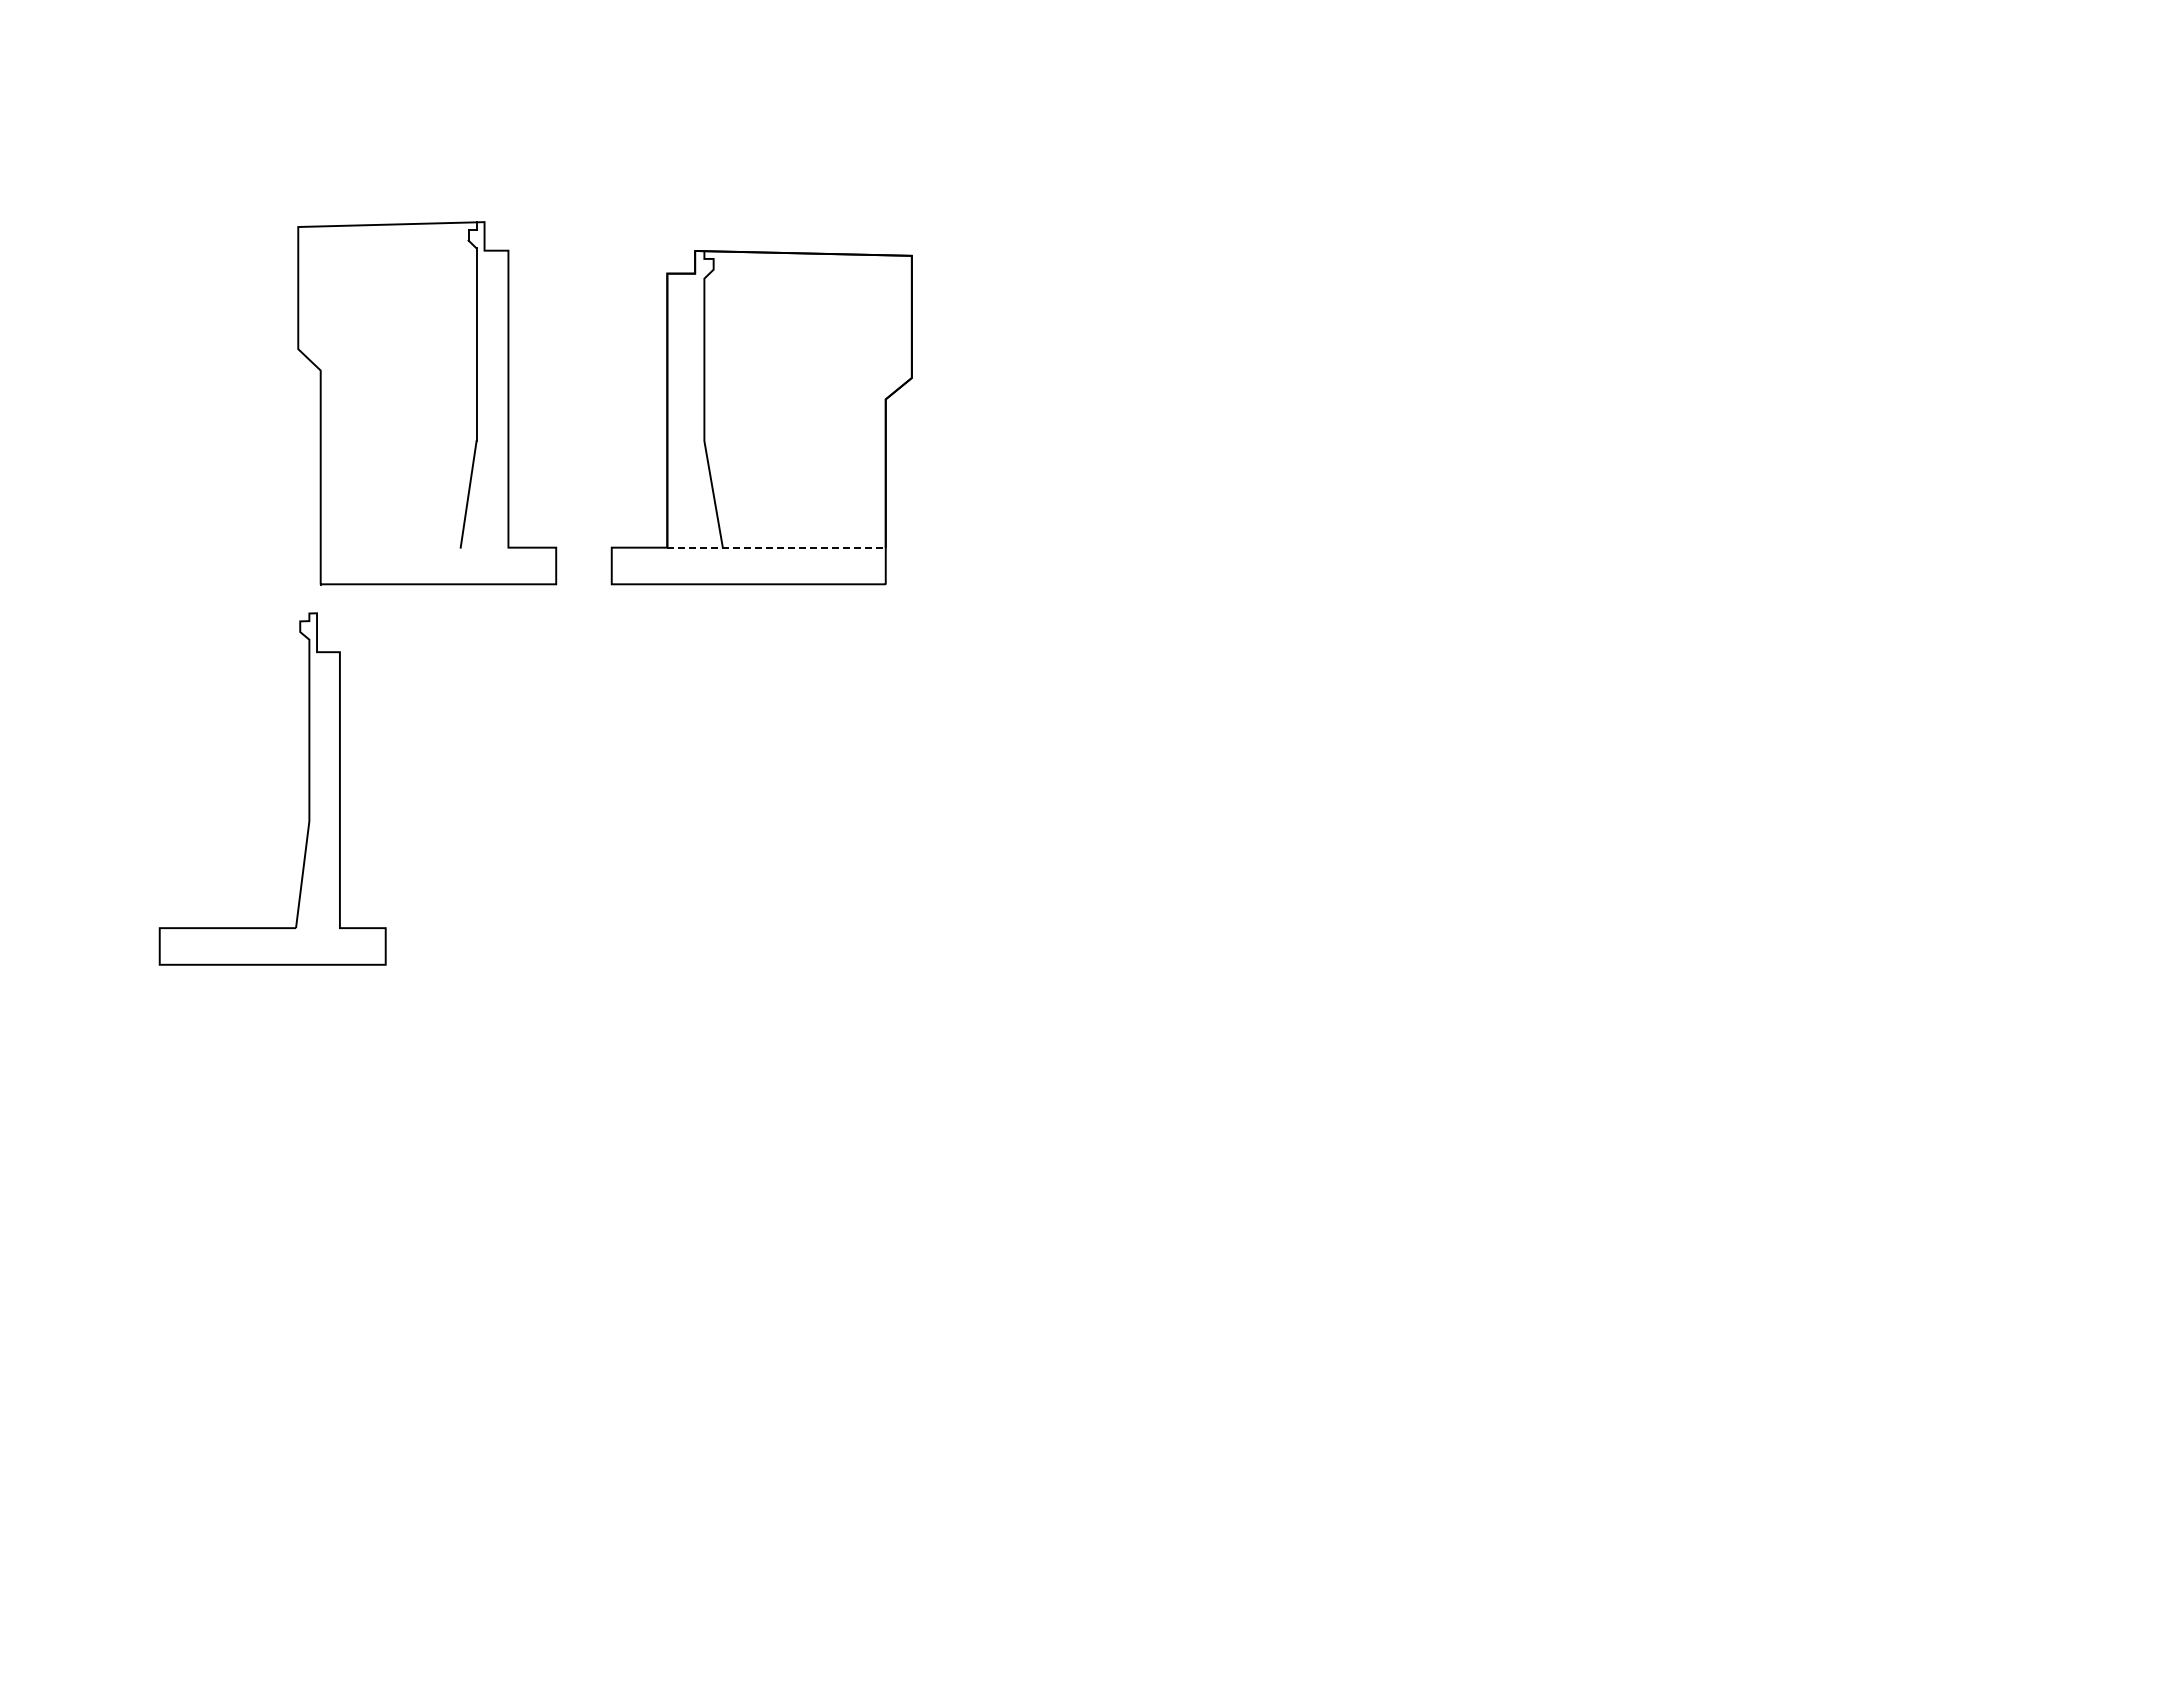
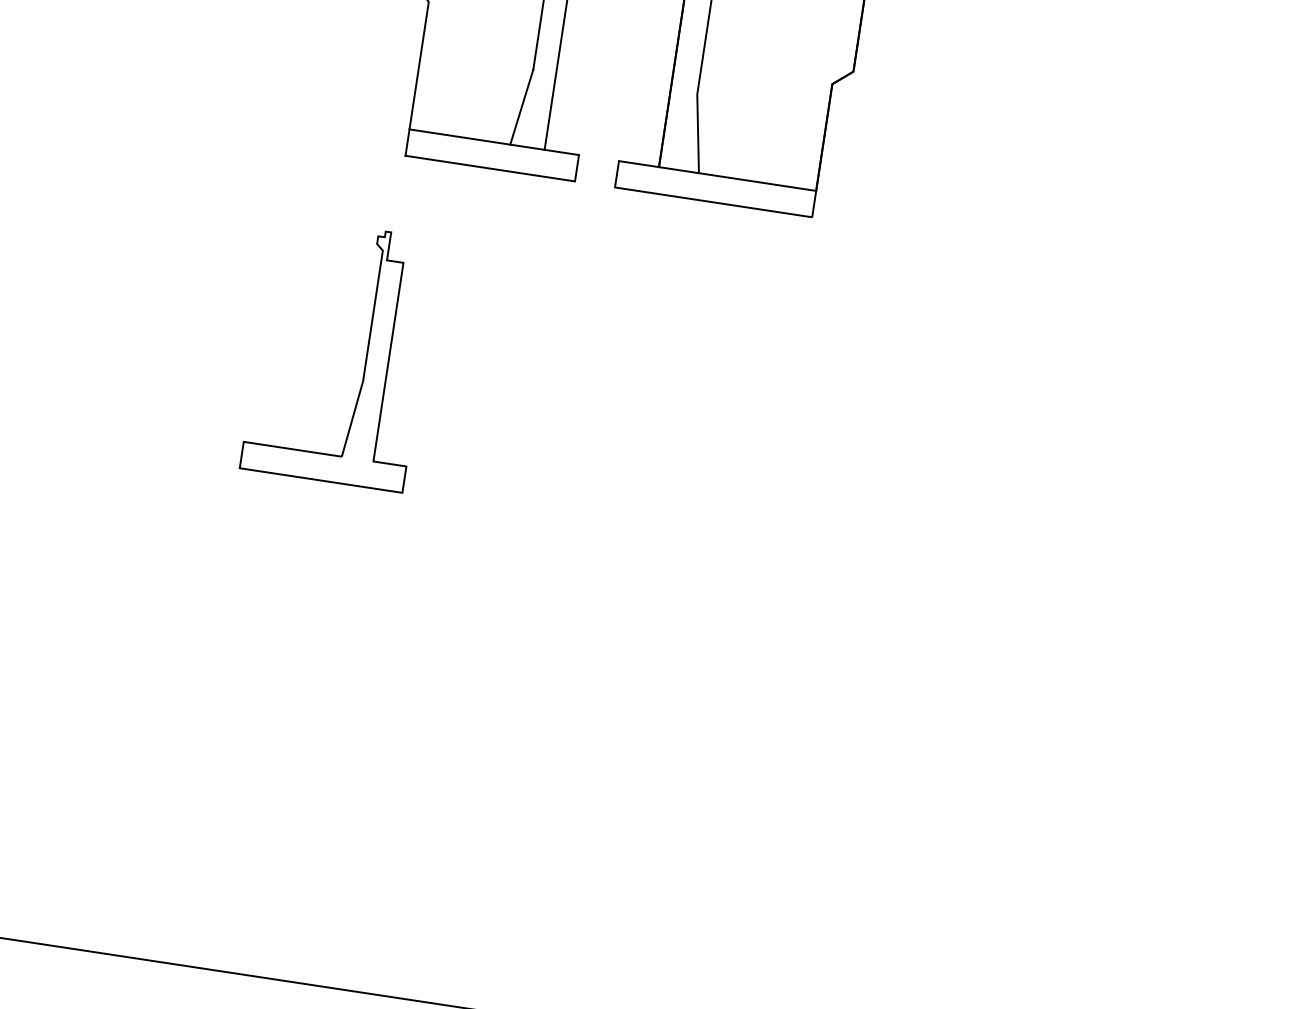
line: (414, 547) -> (477, 139), added
line: (777, 547) -> (738, 179), dashed -> solid
part: (308, 788) -> (366, 357), moved

